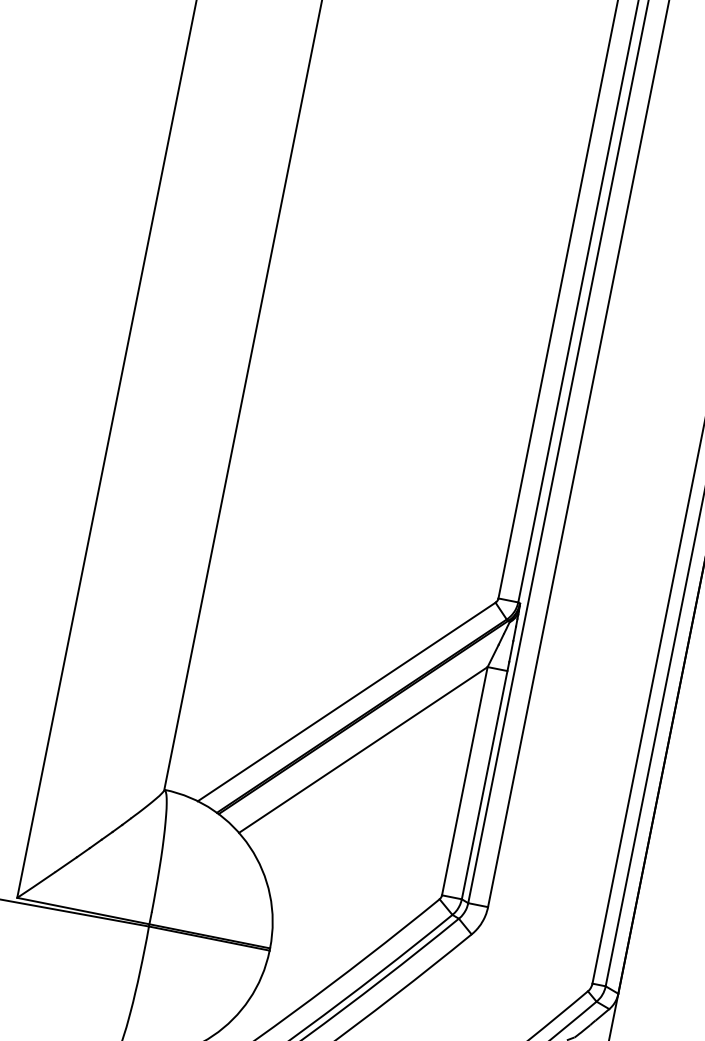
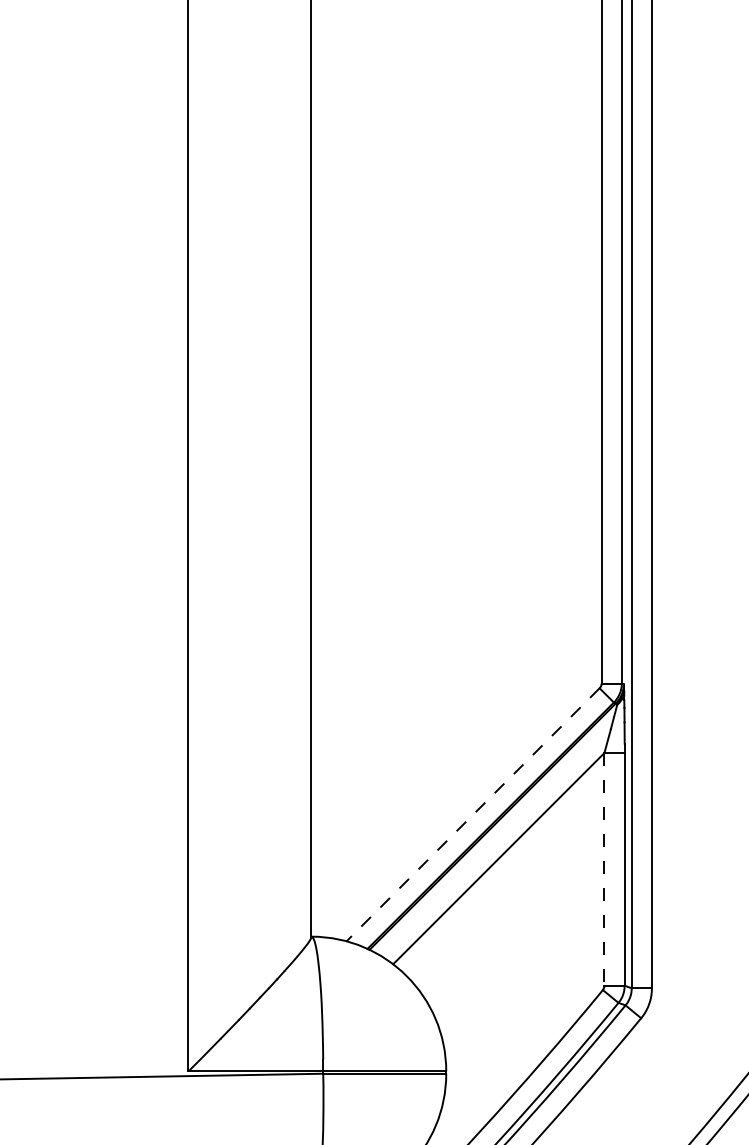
line: (347, 701) -> (473, 814), solid -> dashed
line: (464, 781) -> (604, 869), solid -> dashed

